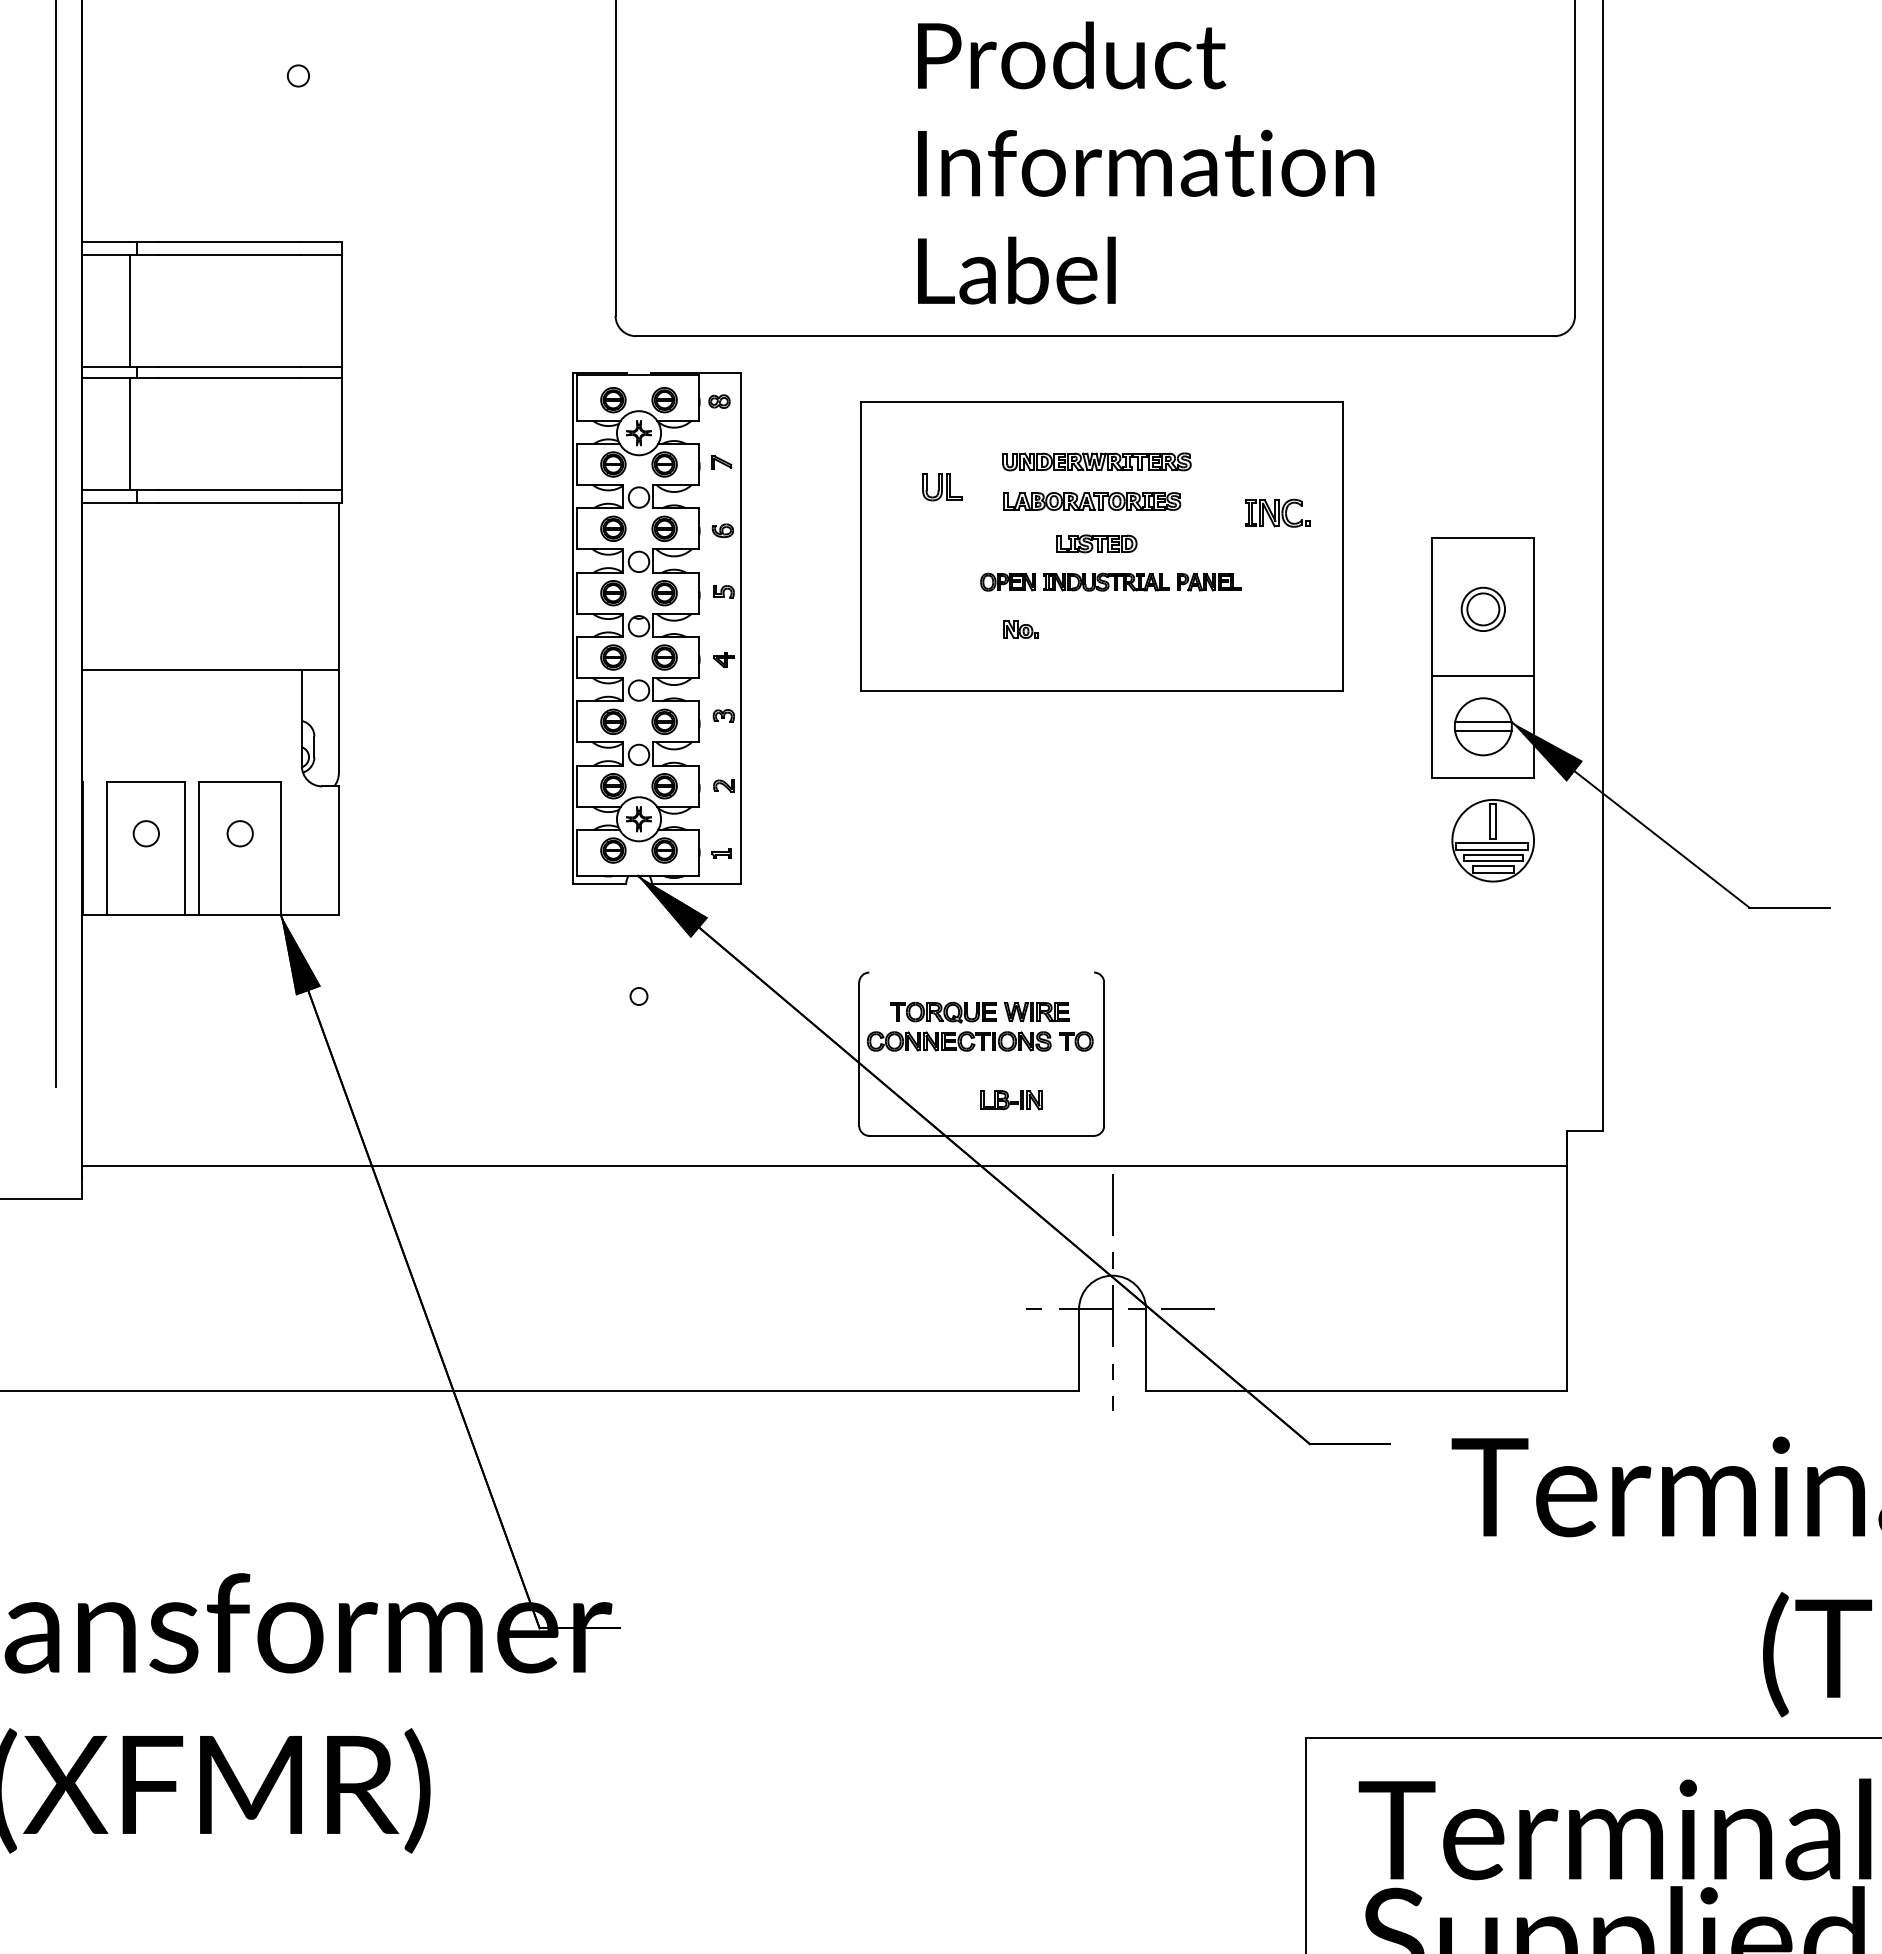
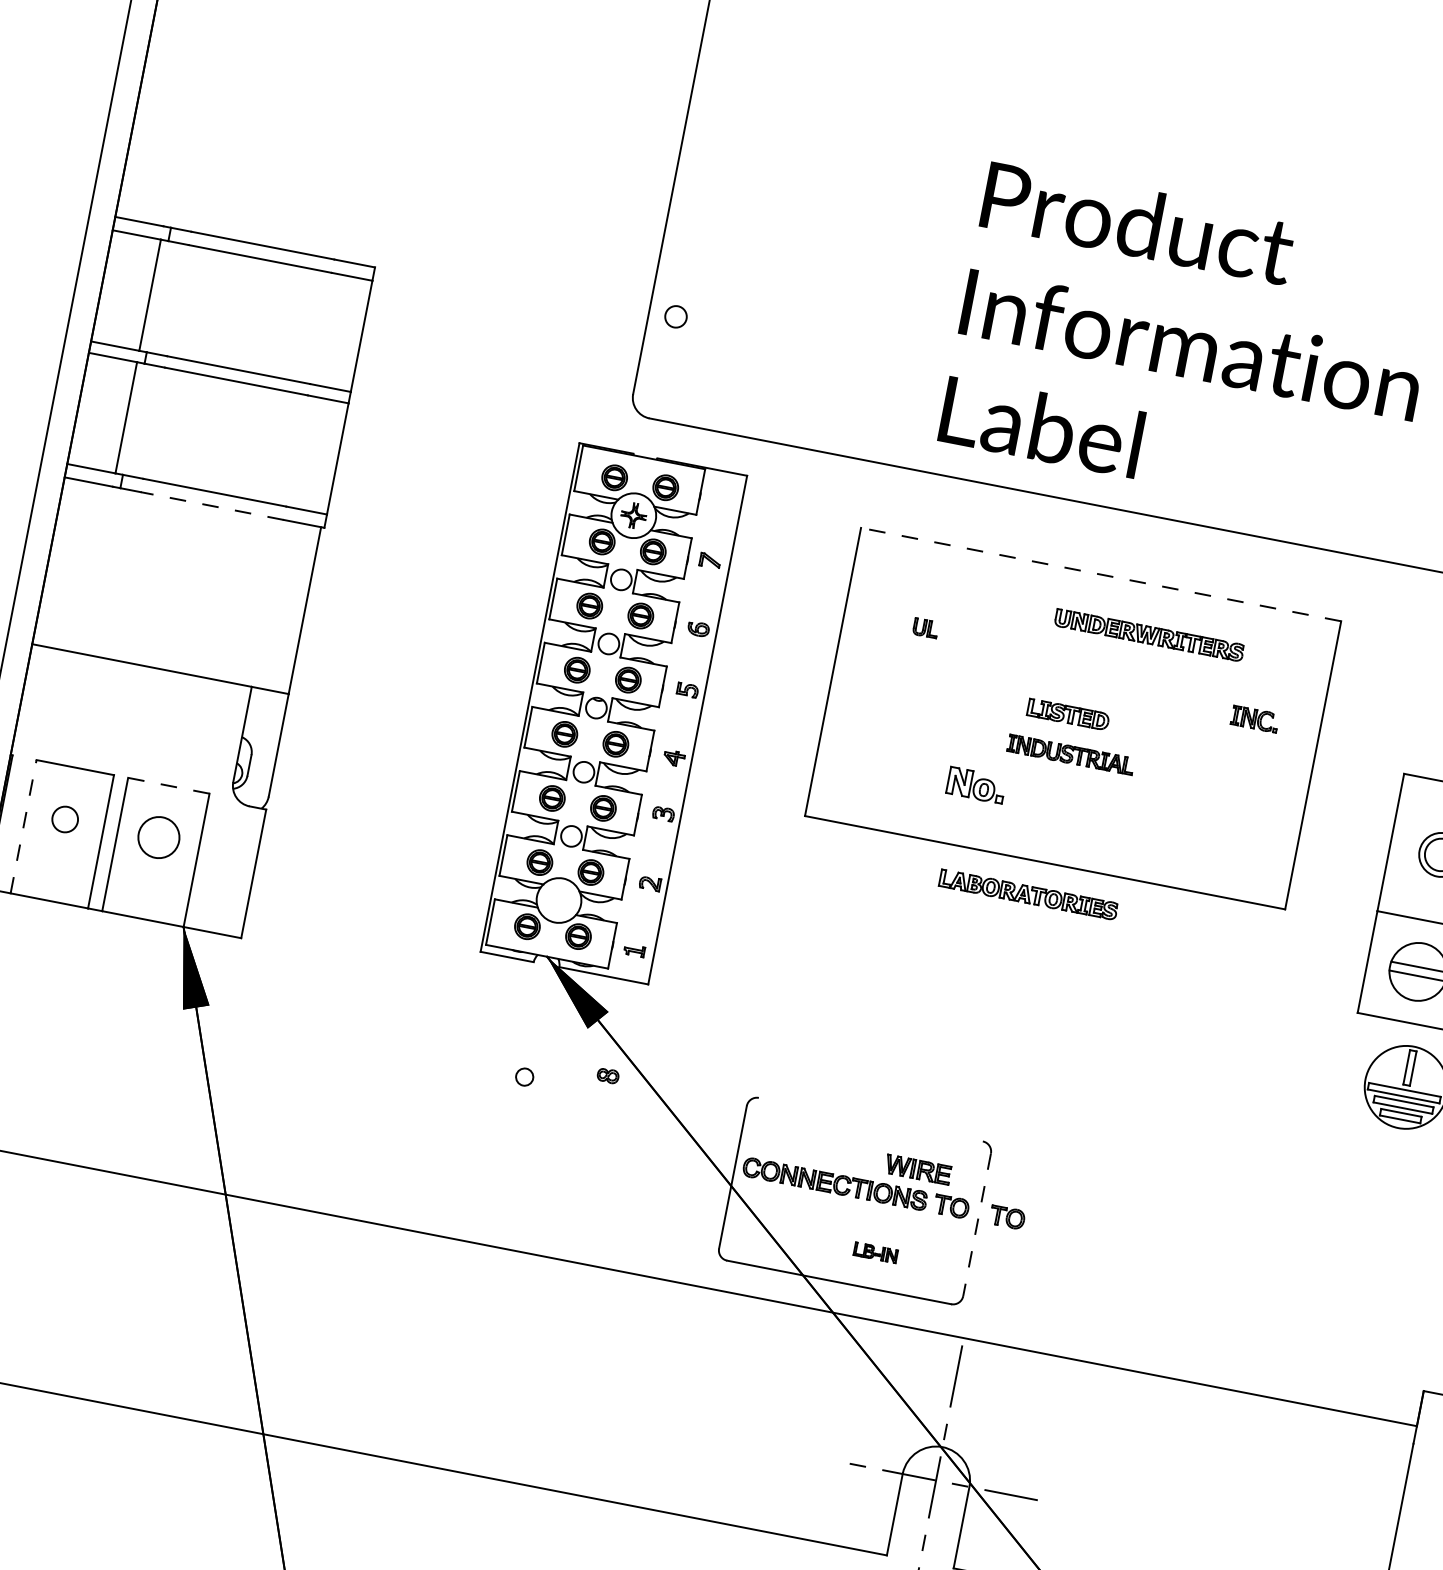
circle: (298, 75) -> (676, 316), moved
part: (719, 401) -> (608, 1075), moved
line: (1101, 402) -> (1100, 574), solid -> dashed
part: (1096, 461) -> (1149, 634), moved
part: (942, 487) -> (925, 628), size x0.6
part: (1092, 501) -> (1029, 894), moved
line: (229, 503) -> (212, 506), solid -> dashed
part: (1277, 512) -> (1254, 718), size x0.7
part: (1007, 581) -> (972, 734), removed
part: (1209, 582) -> (1173, 775), removed
part: (1020, 629) -> (975, 785), size x1.6
line: (240, 781) -> (169, 785), solid -> dashed
part: (638, 819) -> (558, 900), removed
circle: (239, 833) -> (158, 837), size x1.6
line: (107, 848) -> (23, 826), solid -> dashed
part: (943, 1012) -> (825, 1152), removed
part: (1132, 1041) -> (1007, 1217), added
line: (1104, 1054) -> (977, 1225), solid -> dashed
part: (1011, 1100) -> (875, 1252), size x0.7

